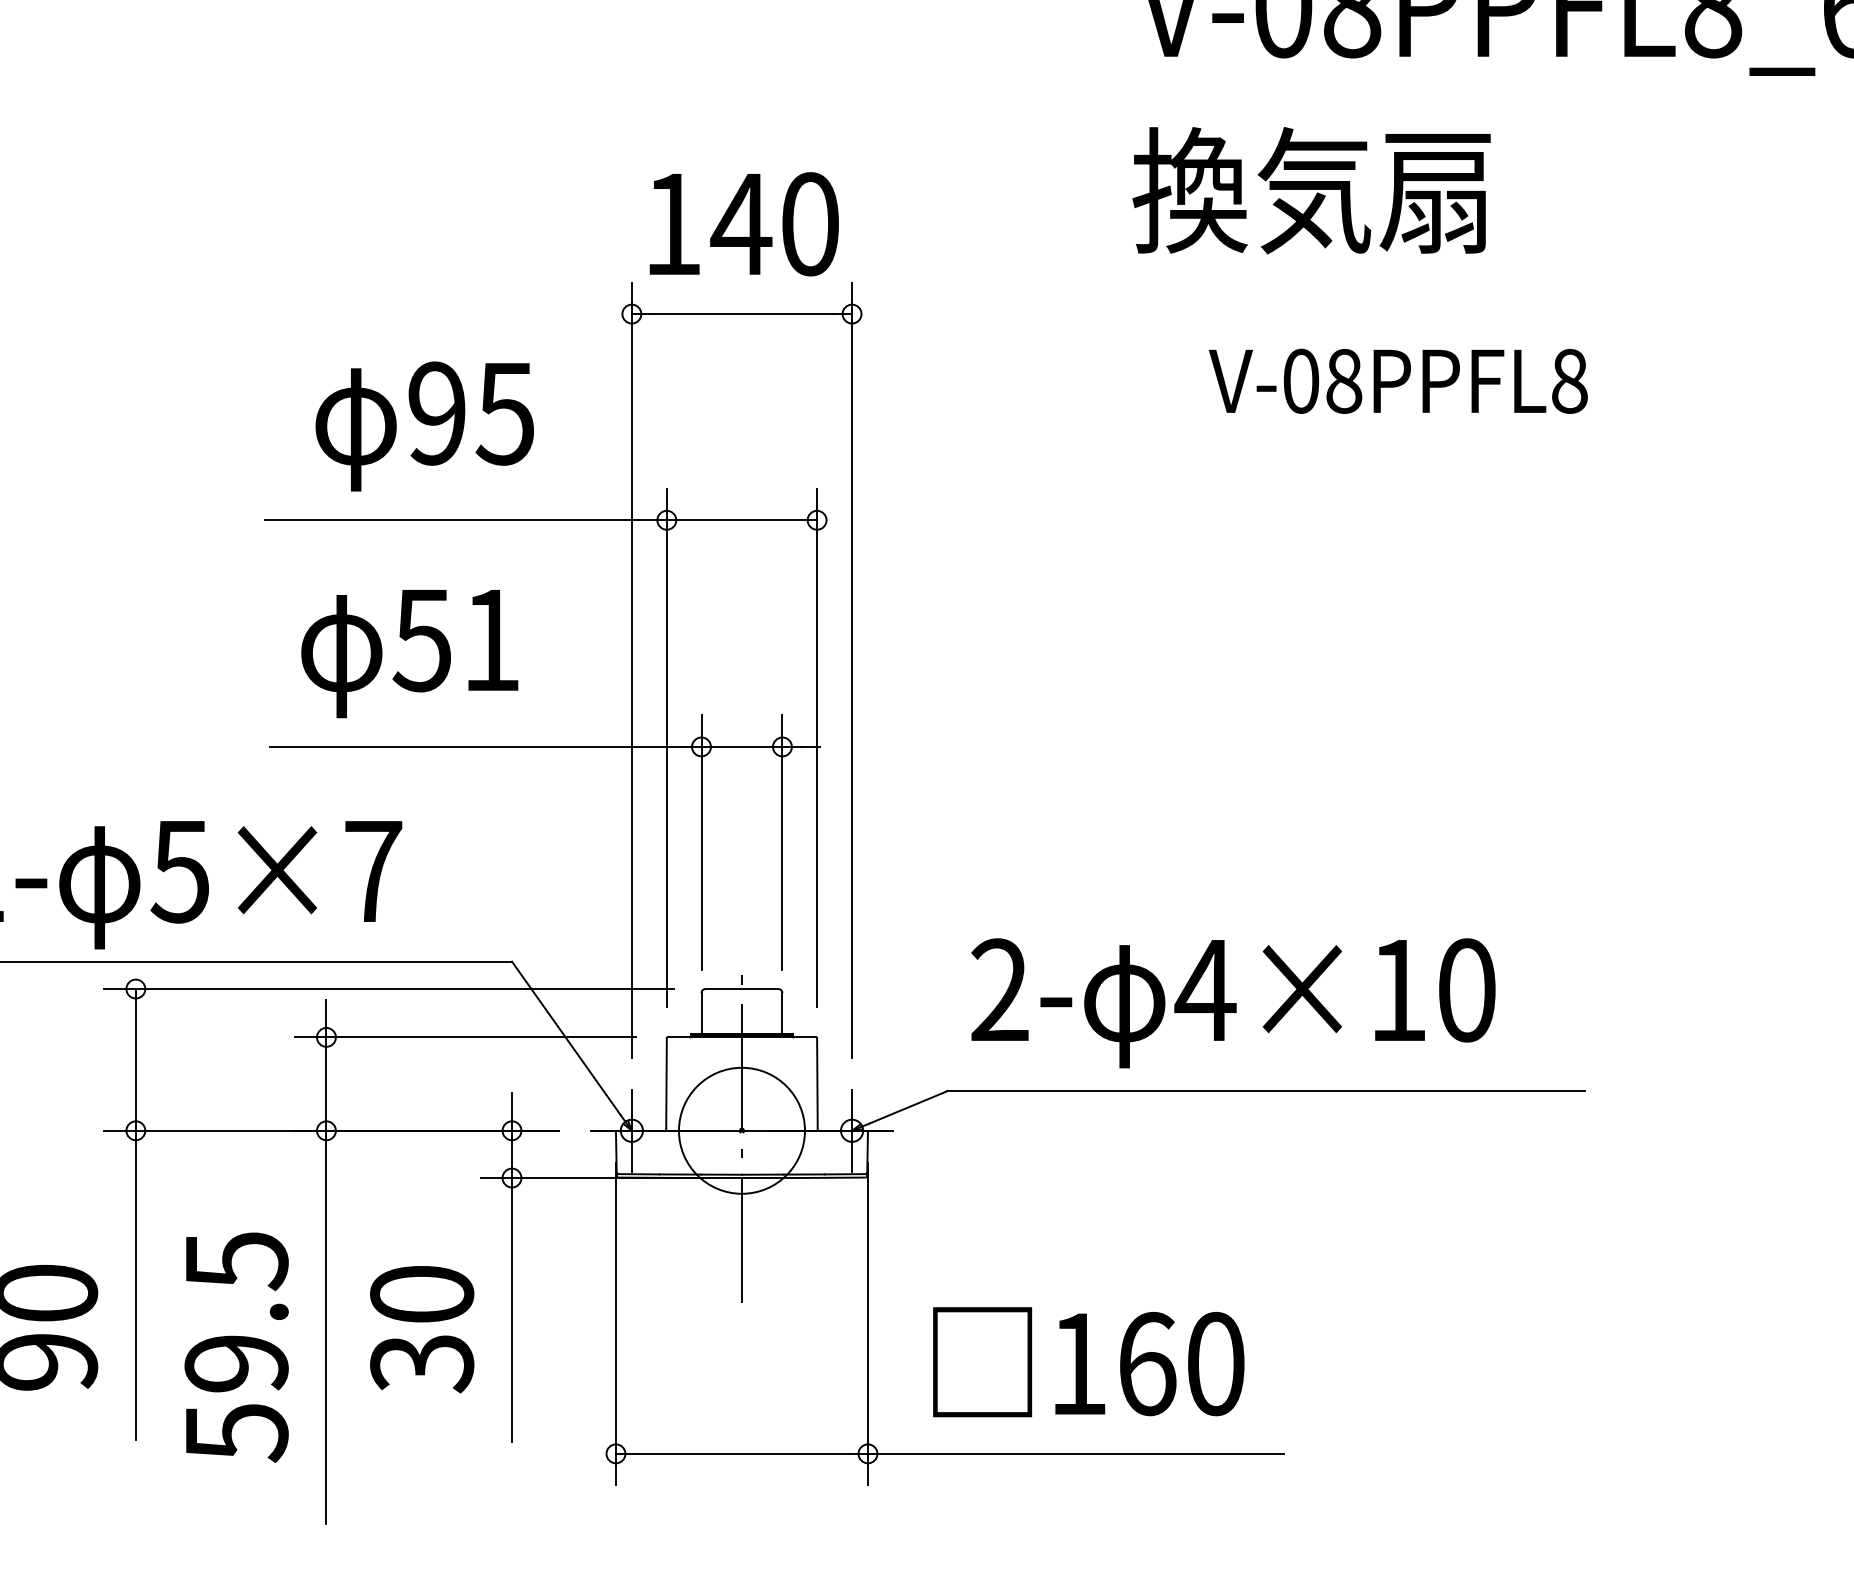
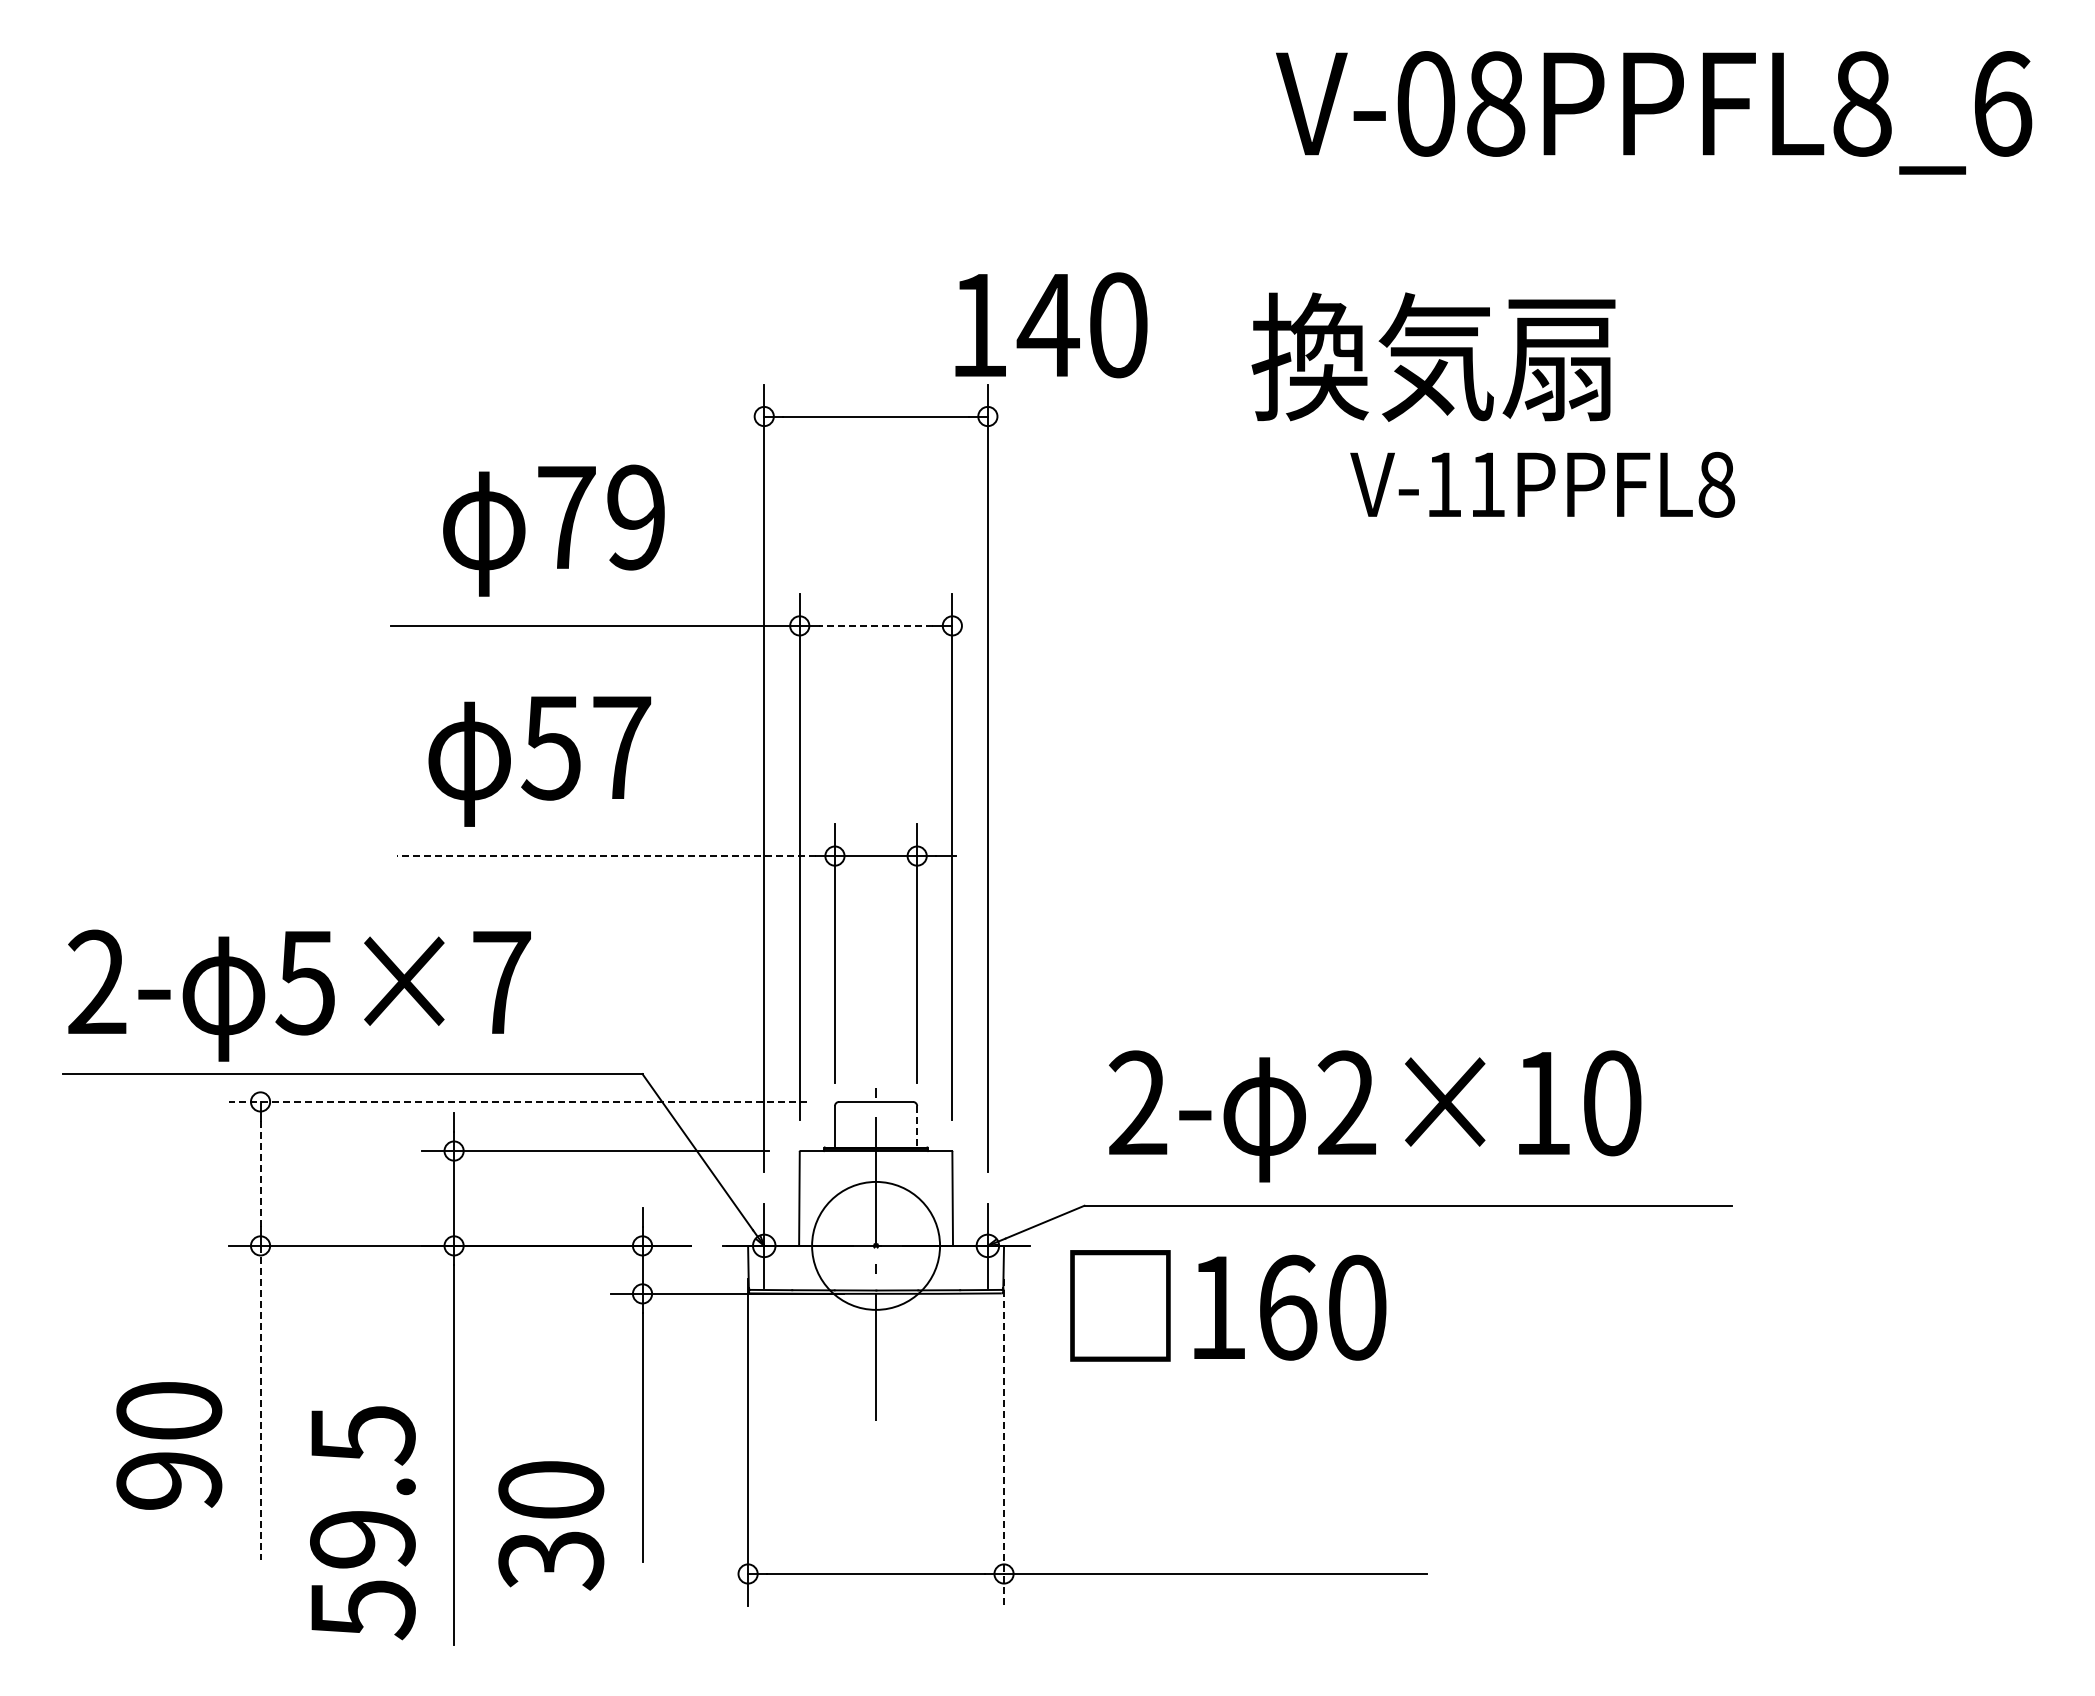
text: (1311, 190) -> (1433, 356), moved
text: (744, 224) -> (1051, 325), moved
text: (1322, 381) -> (1465, 484), V-08PPFL8 -> V-11PPFL8
text: (470, 413) -> (600, 517), 95 -> 79
line: (741, 519) -> (875, 625), solid -> dashed
text: (492, 640) -> (622, 747), 51 -> 57
line: (476, 747) -> (606, 856), solid -> dashed
line: (388, 988) -> (517, 1101), solid -> dashed
text: (1205, 989) -> (1346, 1102), 4×10 -> 2×10
line: (782, 1013) -> (917, 1126), solid -> dashed
line: (135, 1059) -> (260, 1173), solid -> dashed
line: (135, 1285) -> (260, 1403), solid -> dashed
line: (868, 1324) -> (1004, 1442), solid -> dashed
text: (422, 1329) -> (551, 1525), moved
text: (236, 1348) -> (362, 1523), moved
text: (1089, 1361) -> (1228, 1305), moved

